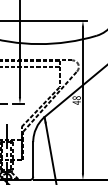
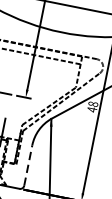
line: (33, 158) -> (28, 164), solid -> dashed

